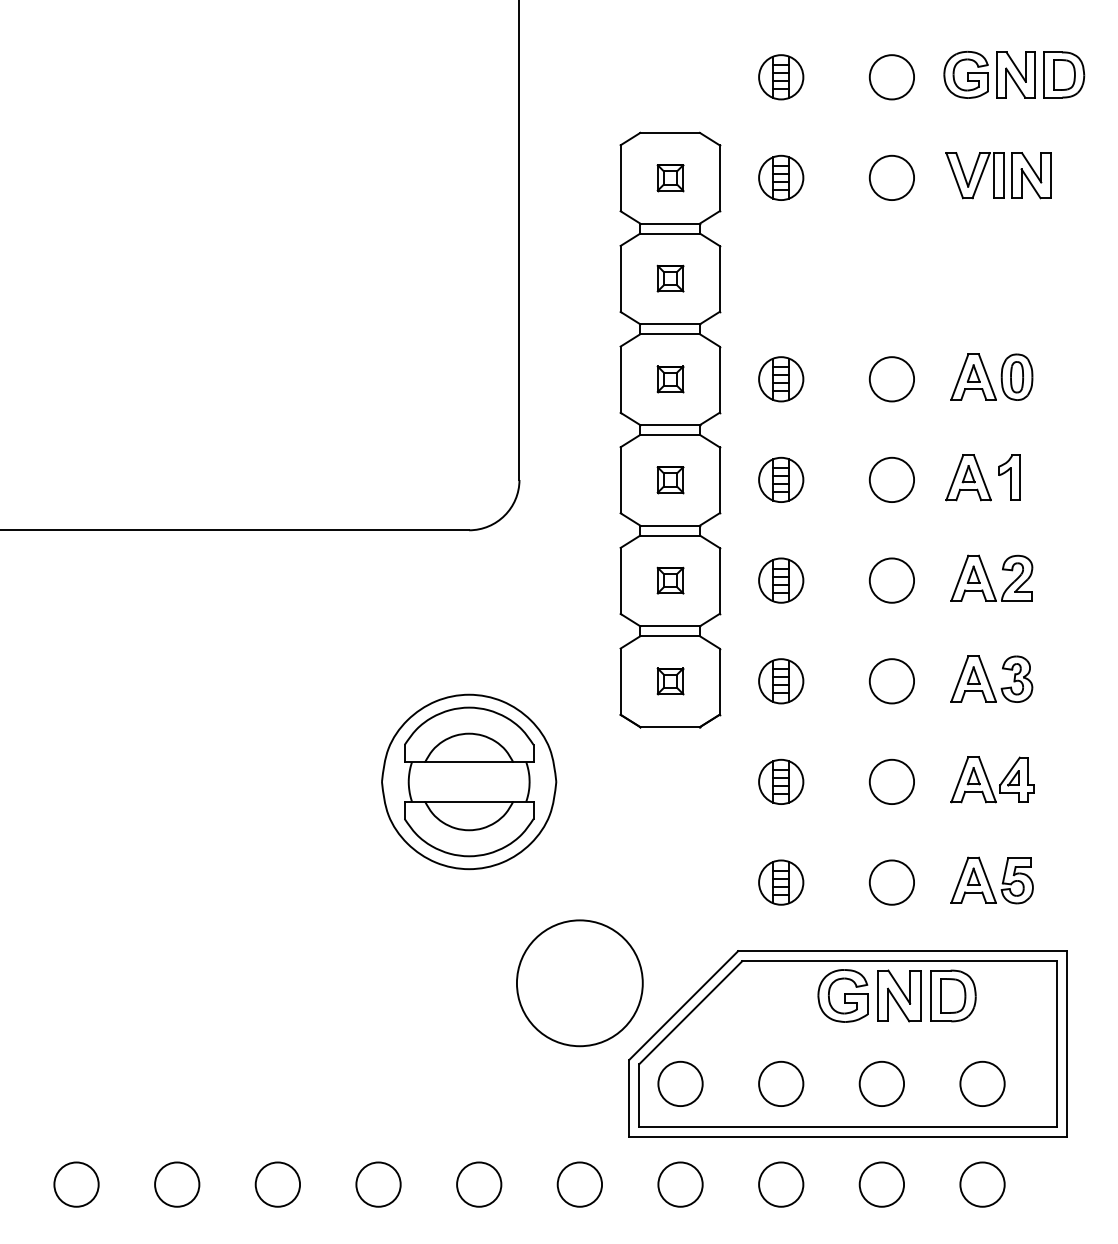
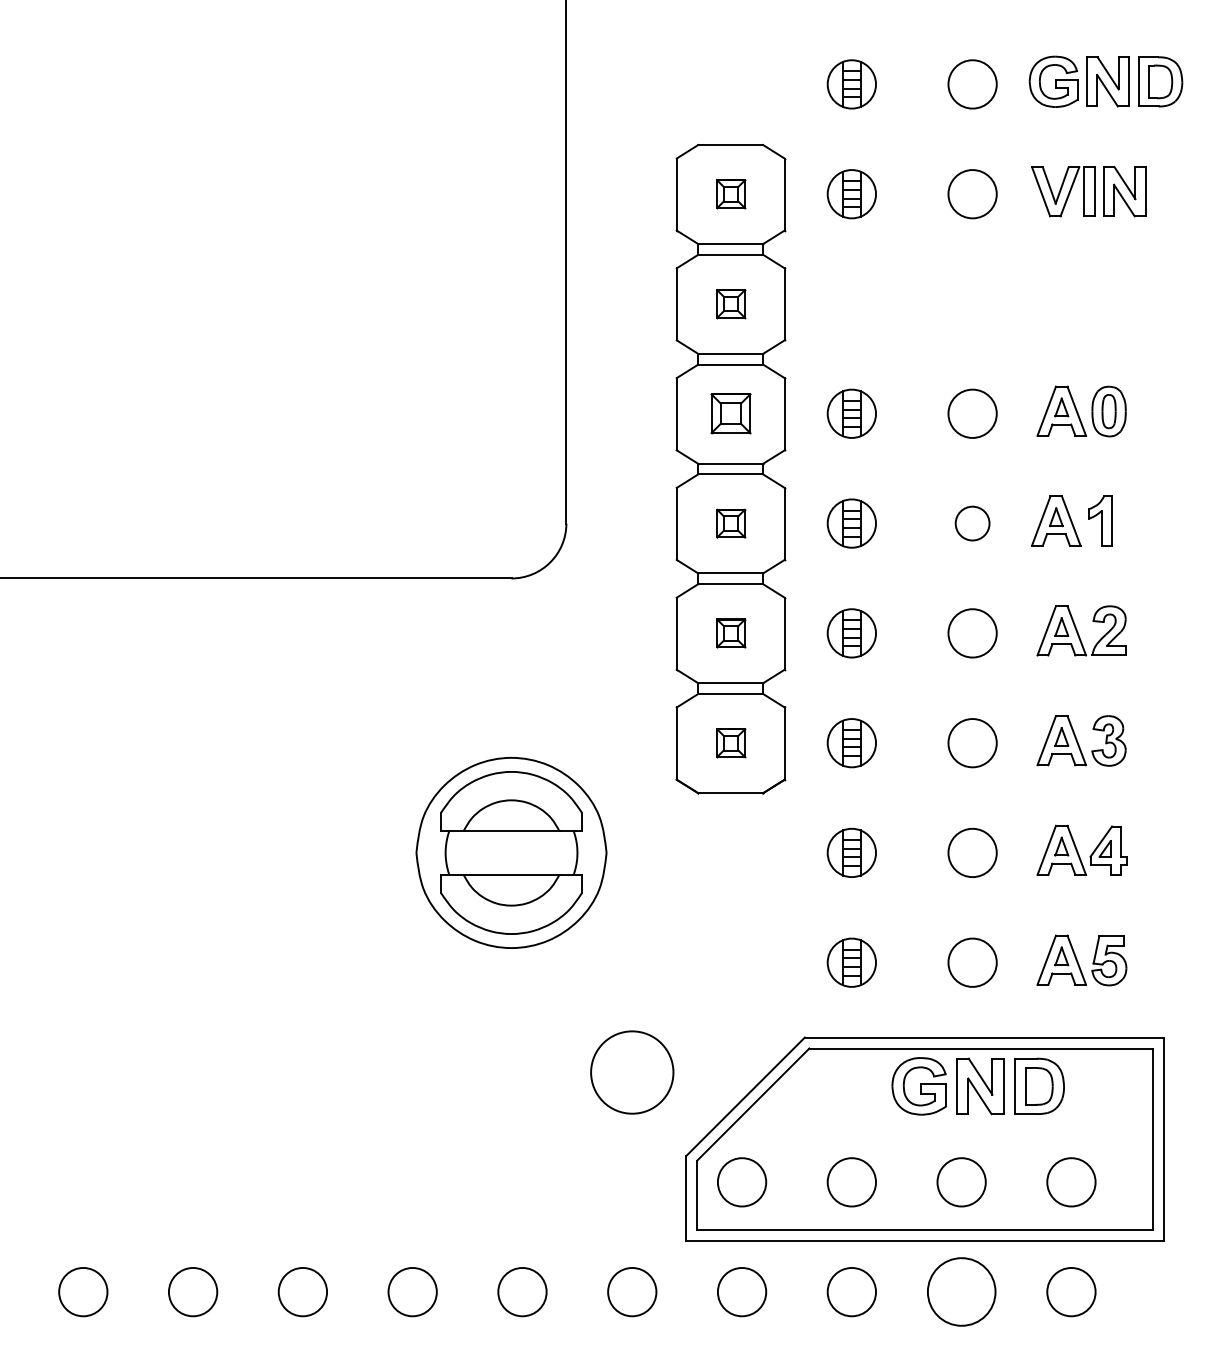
part: (670, 379) -> (731, 413), size x1.4
circle: (891, 479) -> (972, 523), size x0.7
circle: (579, 983) -> (631, 1072), size x0.6
circle: (881, 1184) -> (961, 1292), size x1.4

